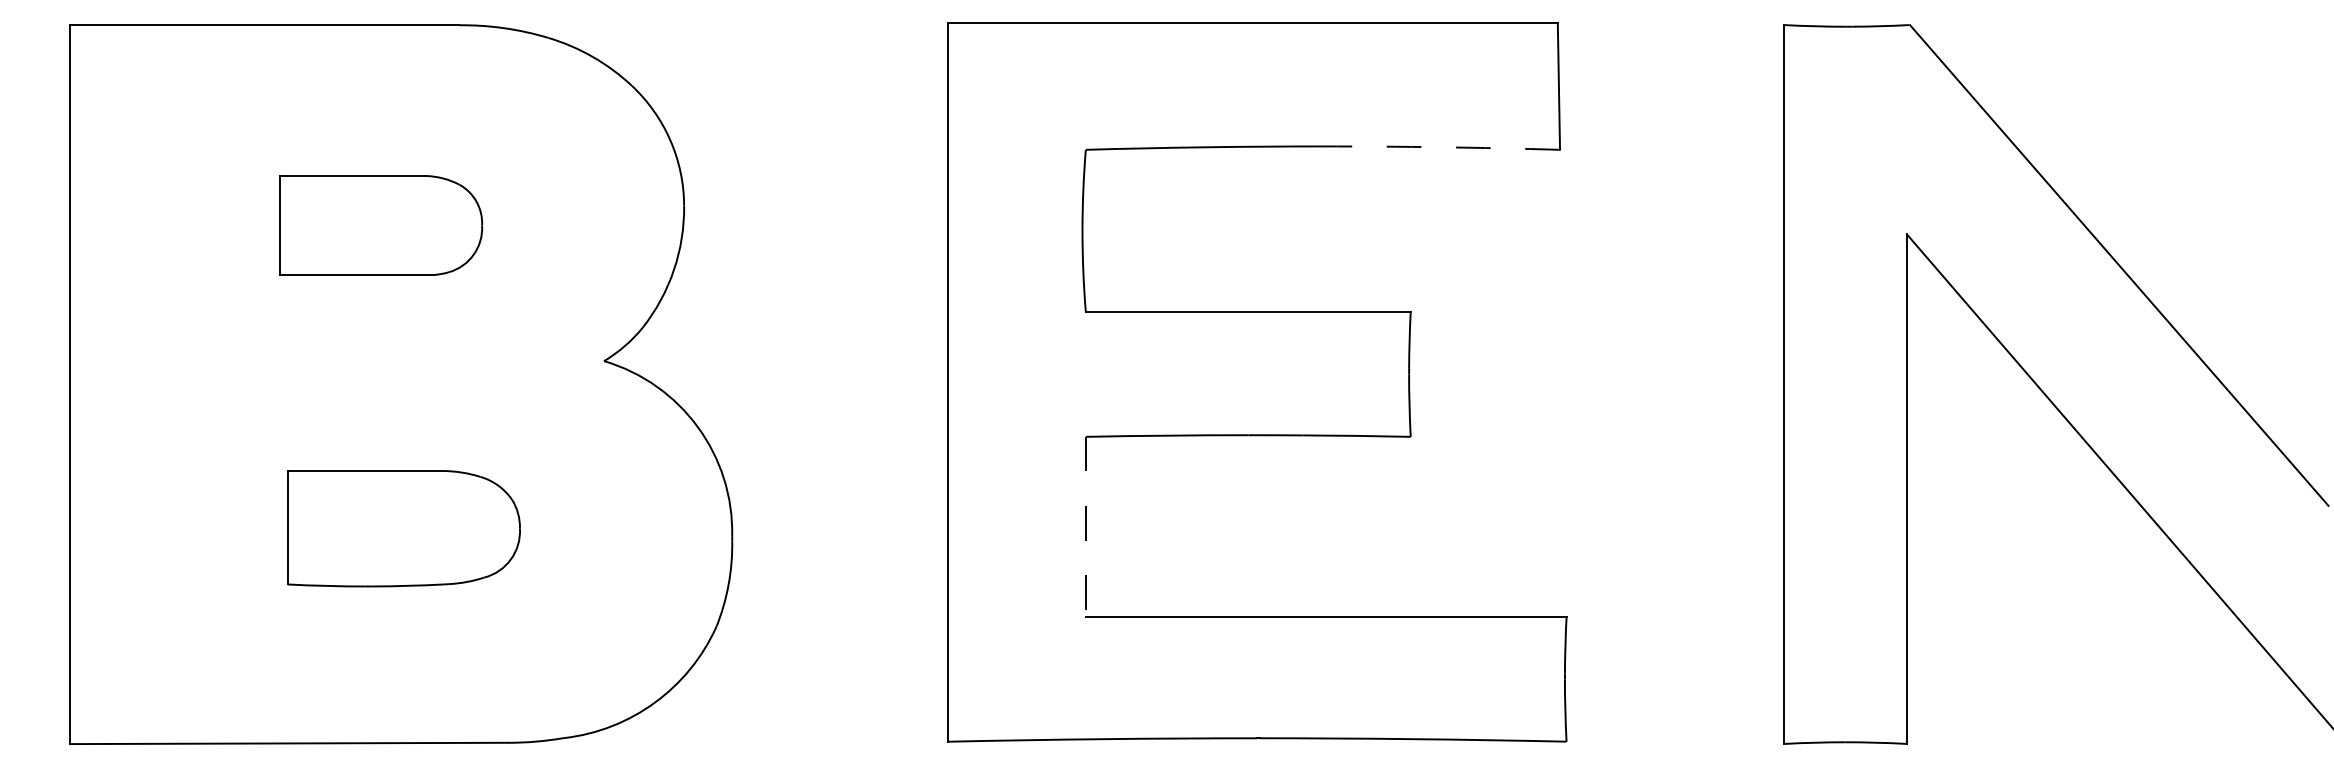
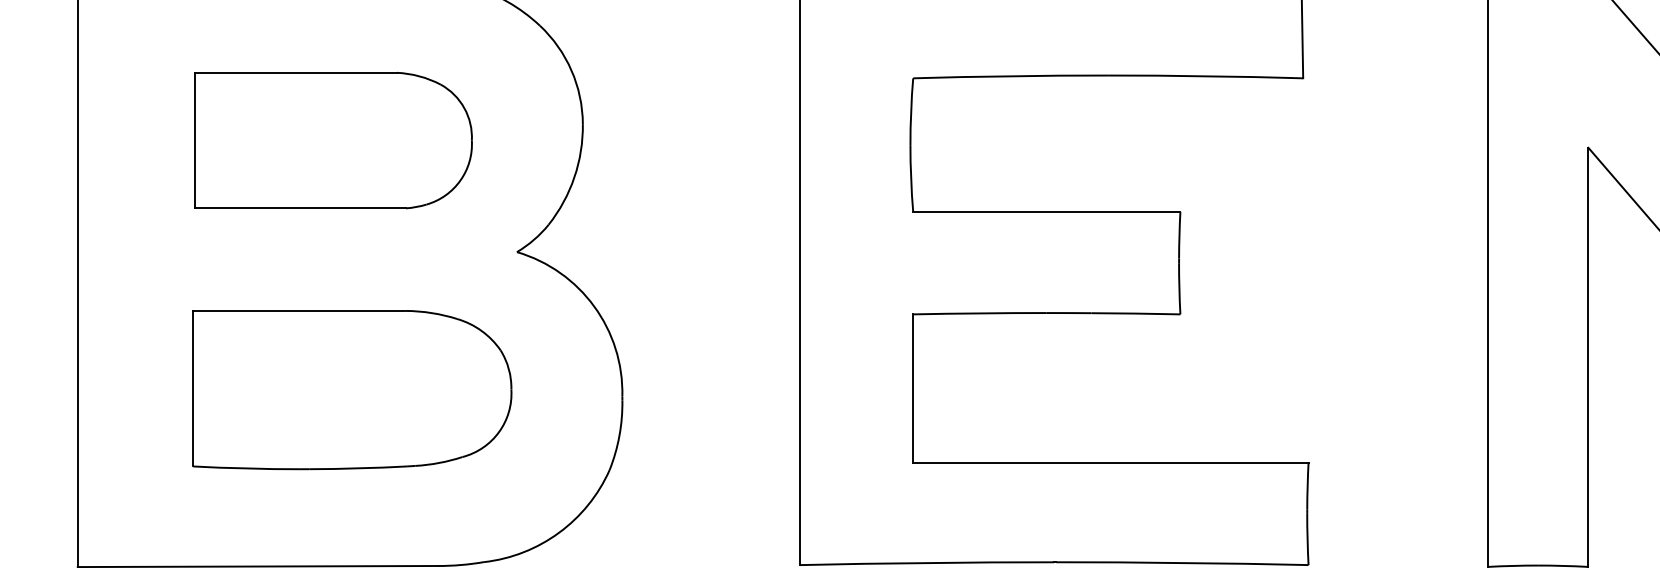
arc: (1441, 147) -> (1205, 76), dashed -> solid
part: (381, 225) -> (333, 140), size x1.67
line: (1085, 527) -> (912, 388), dashed -> solid
part: (403, 528) -> (352, 389), size x1.67

